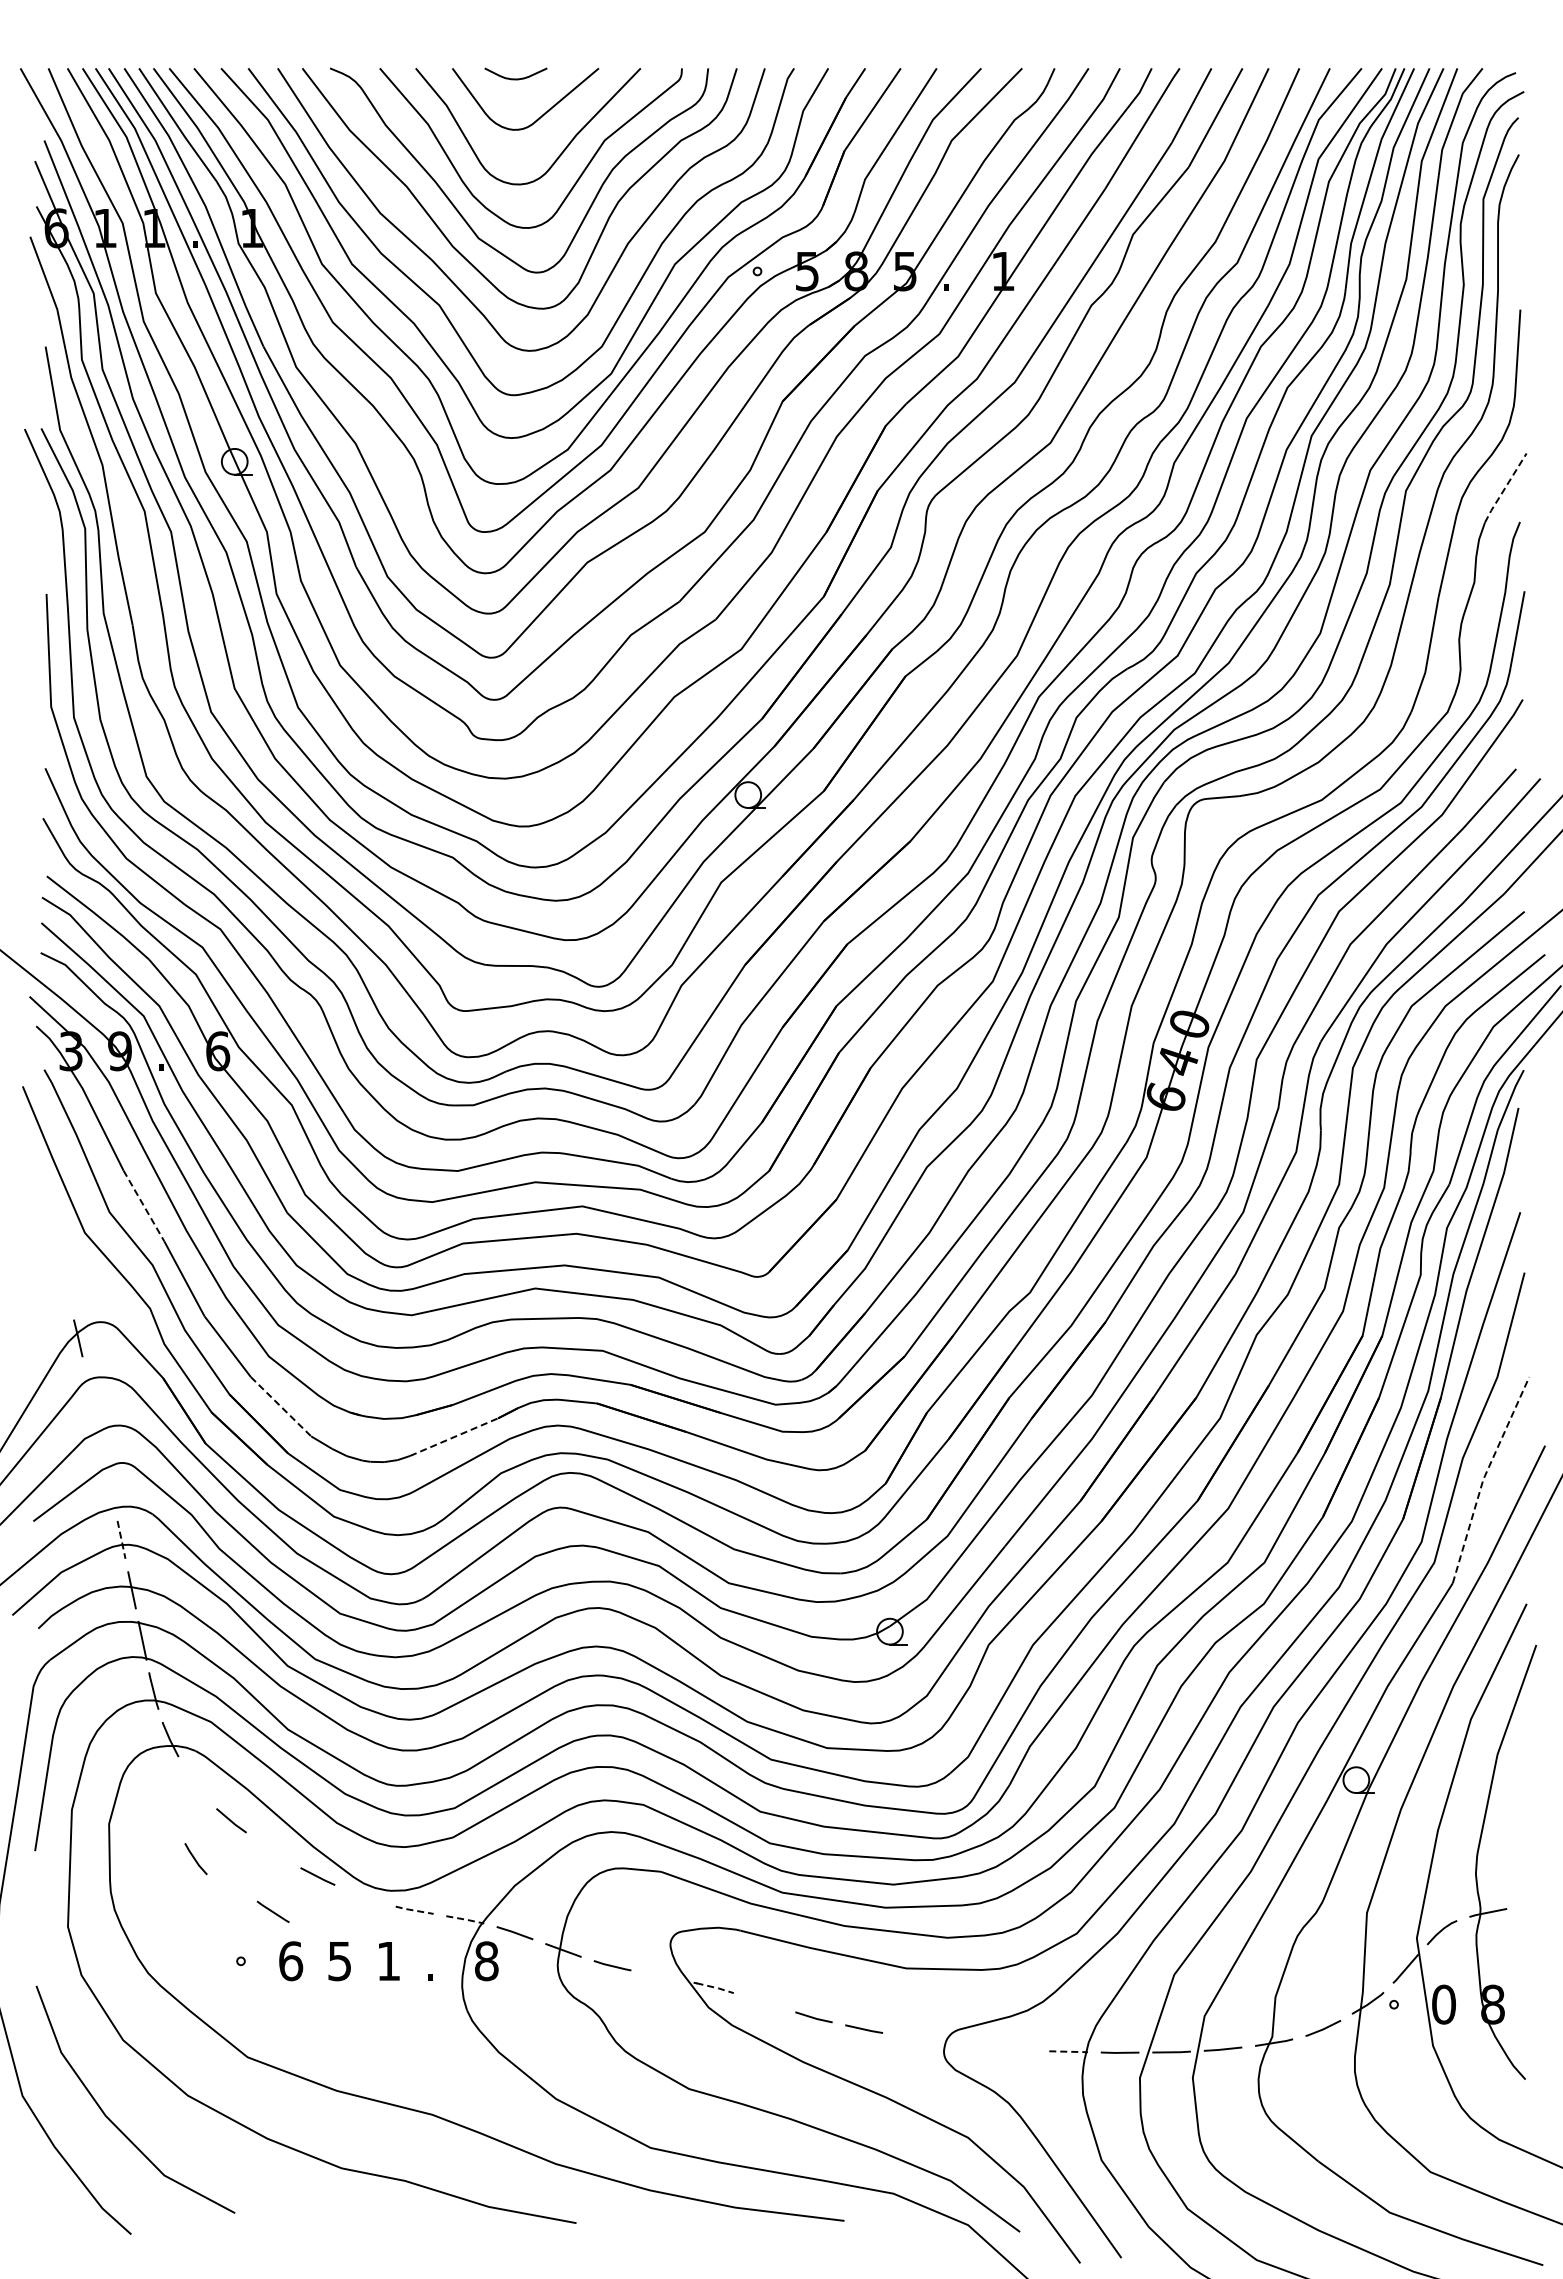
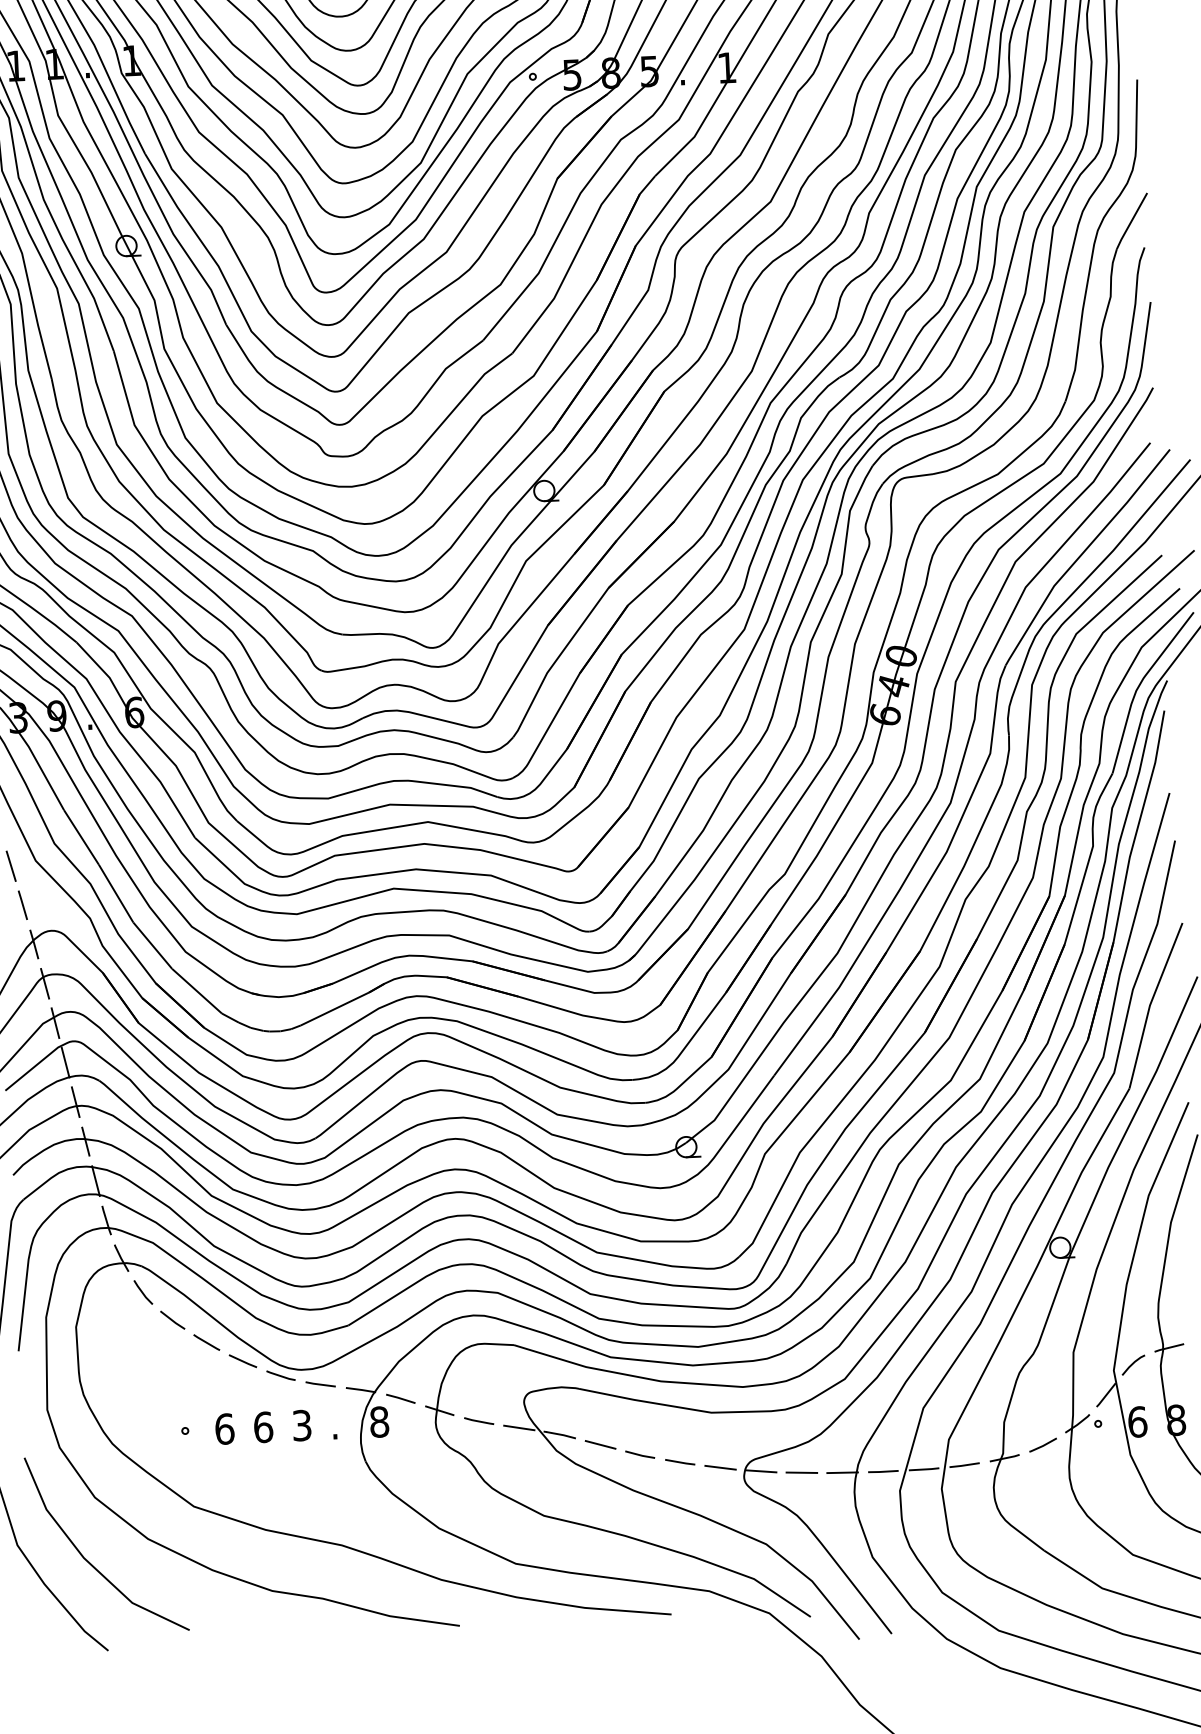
line: (1505, 487) -> (1131, 220), dashed -> solid
line: (143, 1206) -> (81, 837), dashed -> solid
line: (53, 1238) -> (11, 866), added
line: (65, 1288) -> (22, 905), added
line: (89, 1388) -> (44, 983), added
line: (281, 1407) -> (197, 991), dashed -> solid
line: (454, 1437) -> (335, 1009), dashed -> solid
line: (100, 1438) -> (55, 1022), added
line: (1484, 1477) -> (1150, 1003), dashed -> solid
line: (110, 1489) -> (65, 1062), added
line: (121, 1540) -> (75, 1102), dashed -> solid
line: (195, 1859) -> (142, 1292), moved
line: (364, 1896) -> (280, 1375), added
line: (414, 1910) -> (320, 1384), dashed -> solid
line: (272, 1911) -> (206, 1342), moved
line: (465, 1919) -> (361, 1389), dashed -> solid
text: (340, 1961) -> (263, 1427), 5 -> 6
text: (388, 1961) -> (301, 1425), 1 -> 3
line: (662, 1976) -> (518, 1427), added
line: (715, 1987) -> (561, 1434), dashed -> solid
line: (764, 2002) -> (600, 1444), added
text: (1444, 2004) -> (1138, 1421), 0 -> 6
line: (914, 2038) -> (720, 1467), added
line: (965, 2045) -> (760, 1471), added
line: (1016, 2049) -> (801, 1472), added
line: (1069, 2051) -> (843, 1472), dashed -> solid

